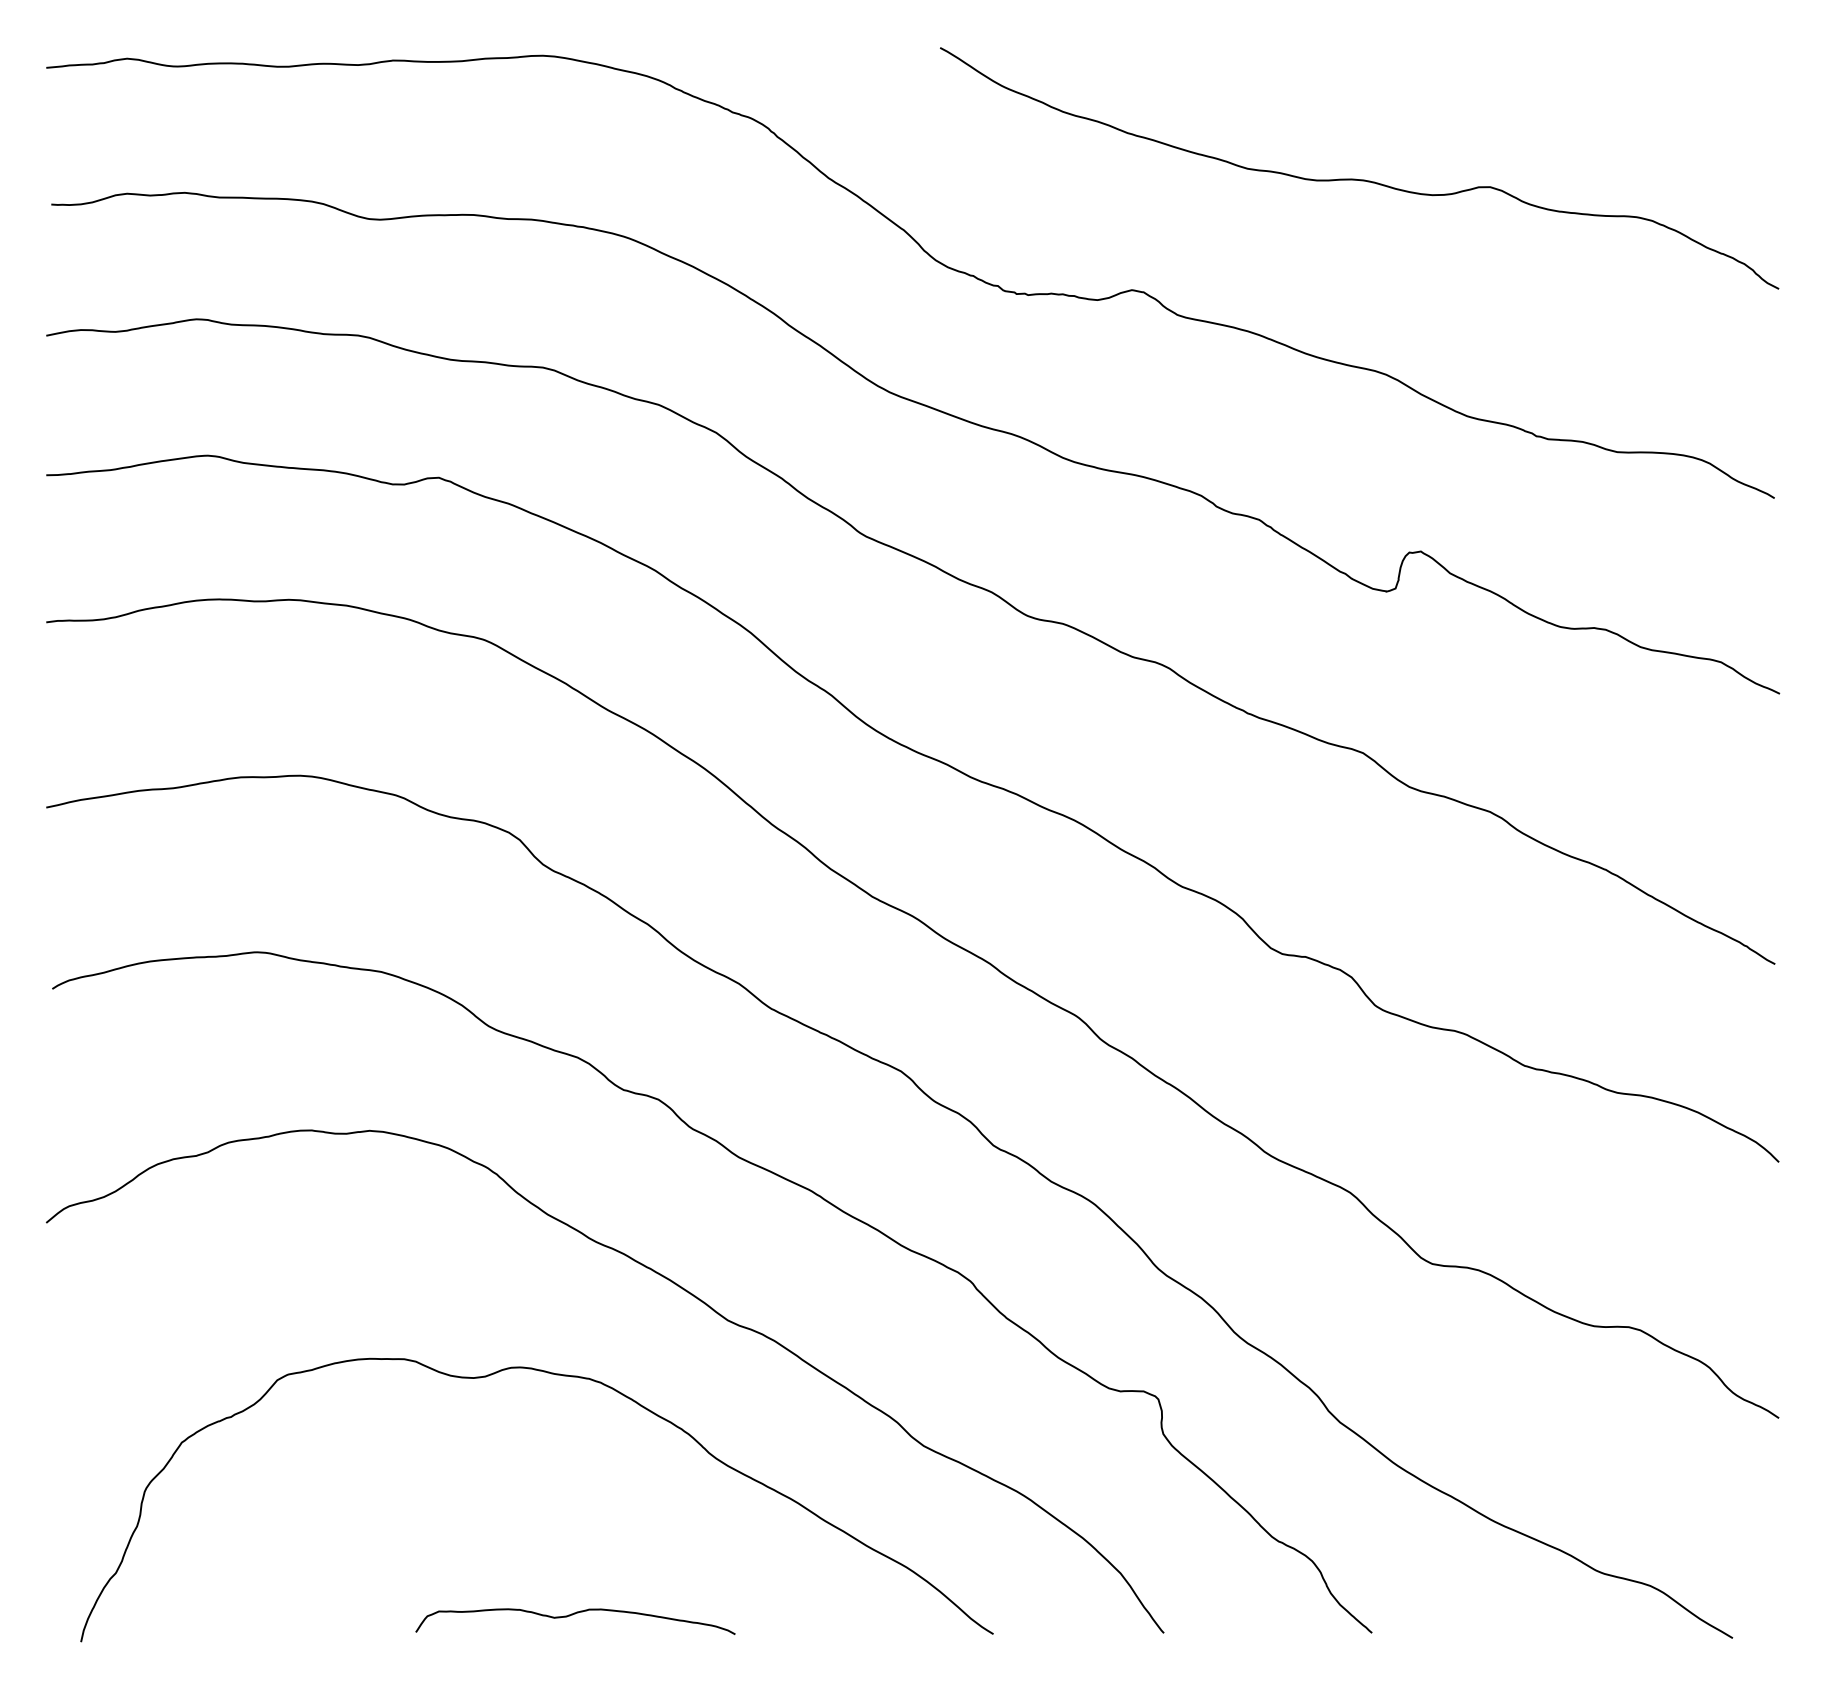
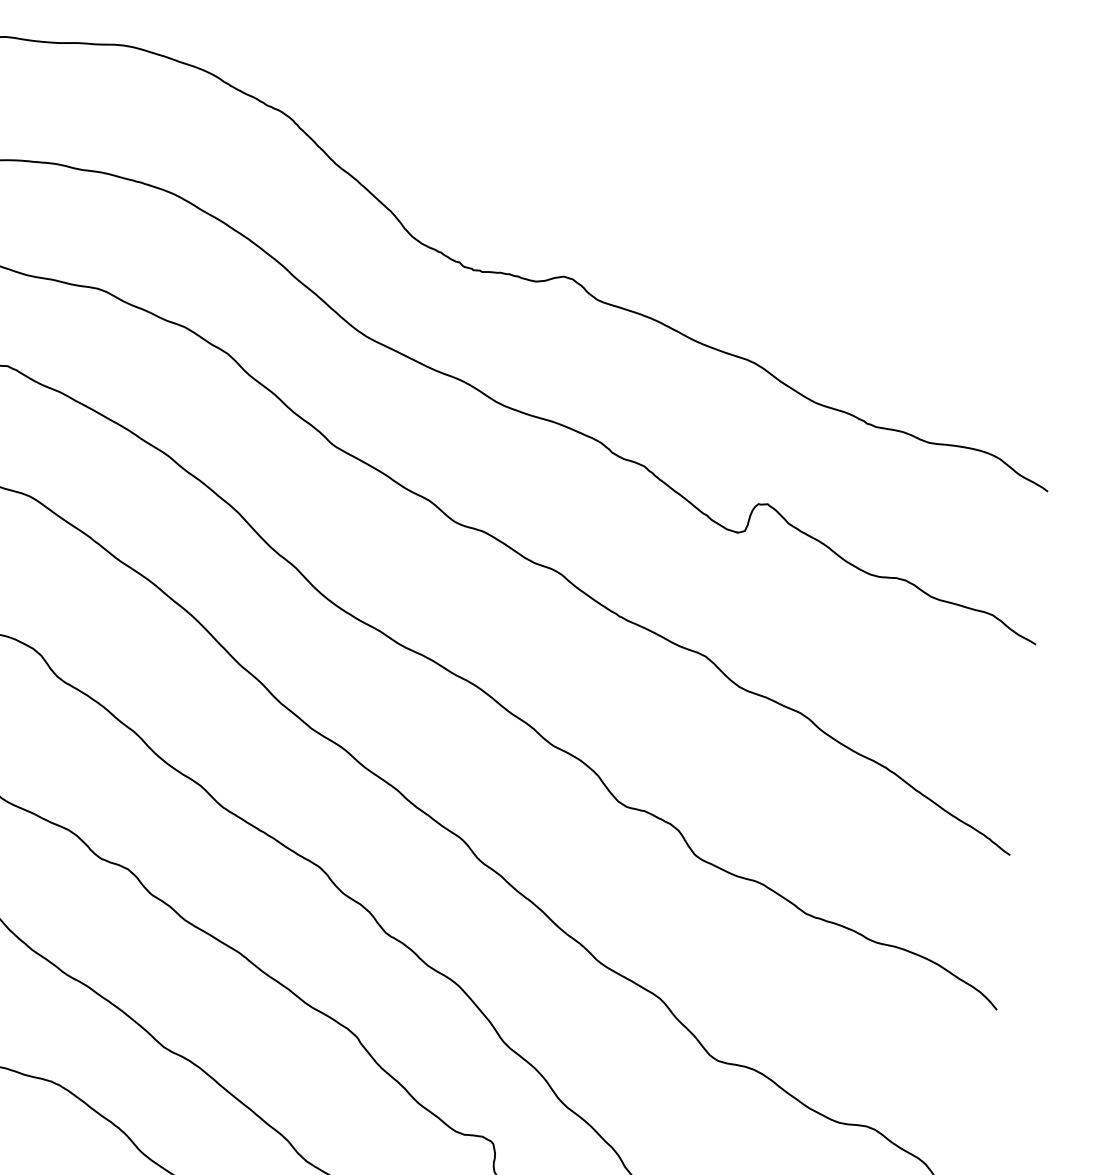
curve: (1355, 178) -> (747, 207), removed

